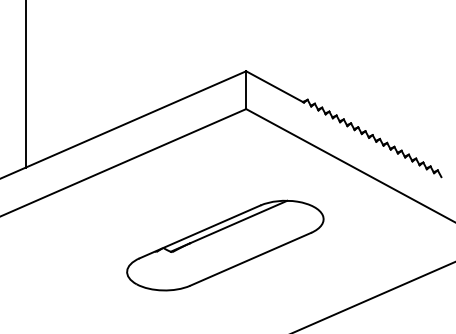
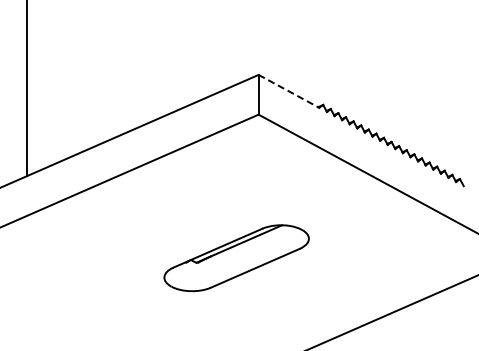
line: (275, 87) -> (289, 91), solid -> dashed
part: (225, 245) -> (236, 258), size x0.7

